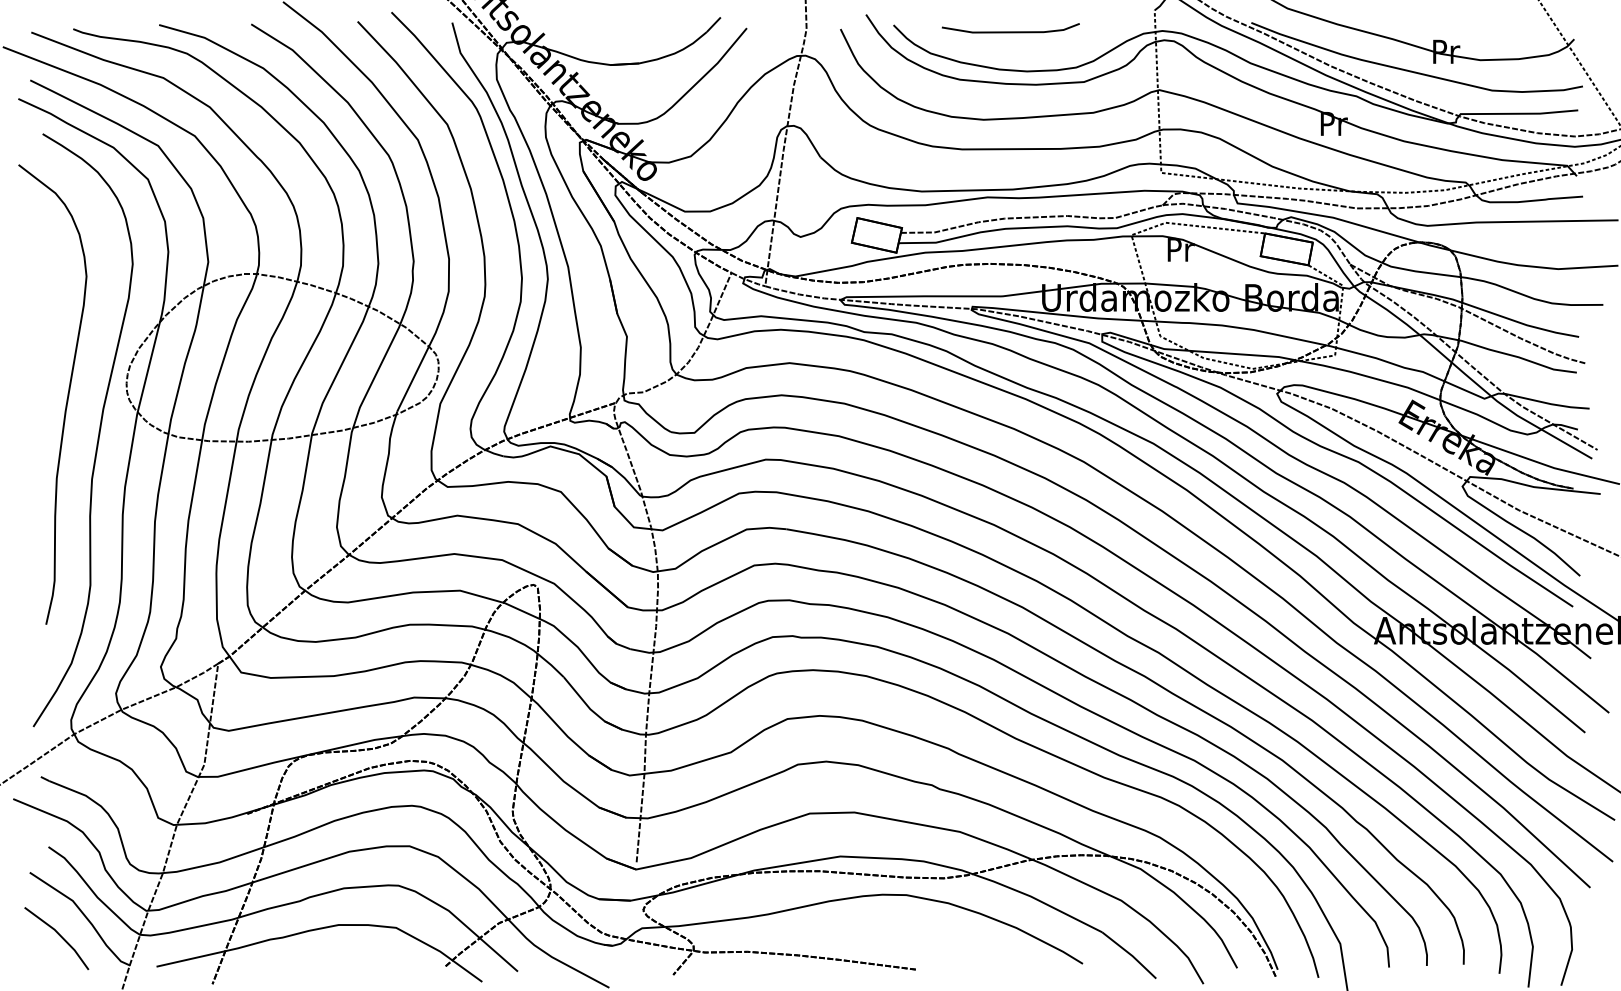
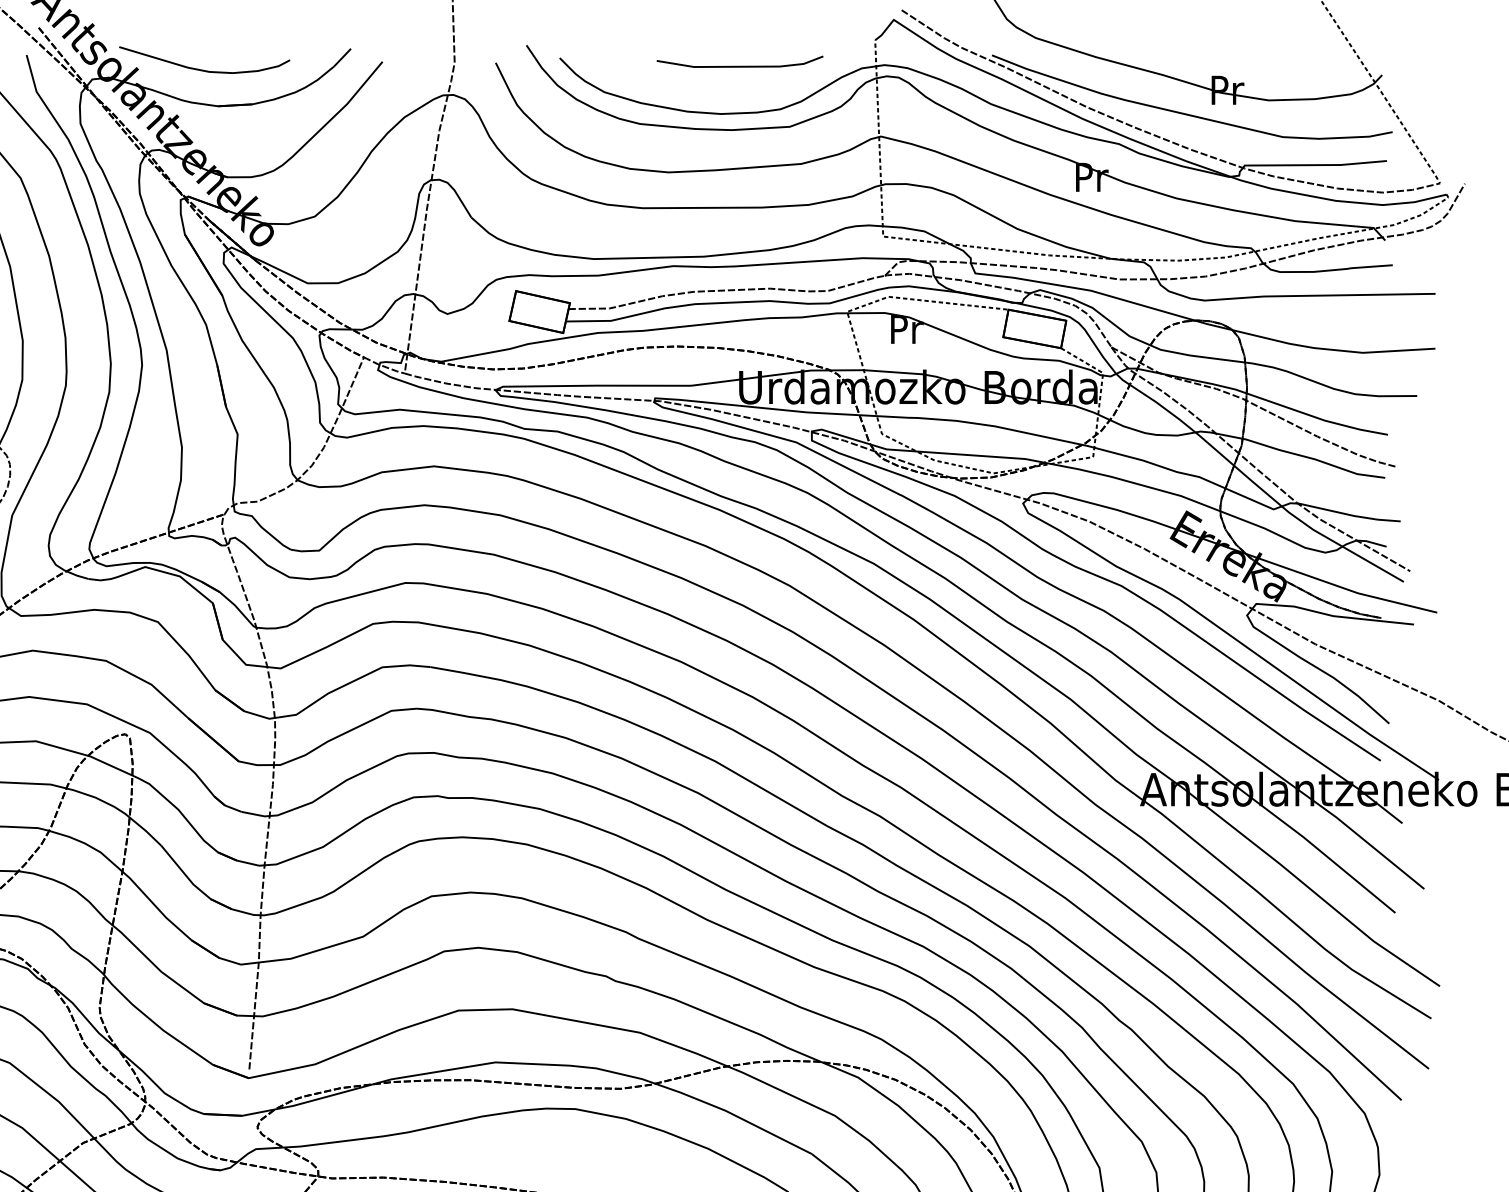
line: (1010, 31) -> (739, 65), moved
curve: (599, 34) -> (204, 69), added

